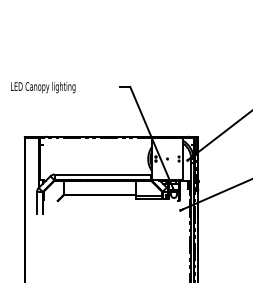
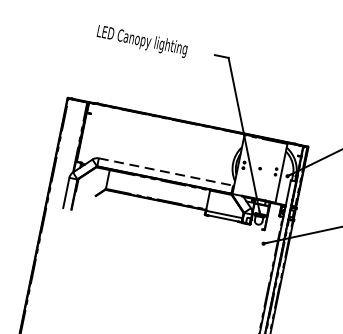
text: (43, 87) -> (142, 41), moved
line: (103, 174) -> (166, 172), solid -> dashed

